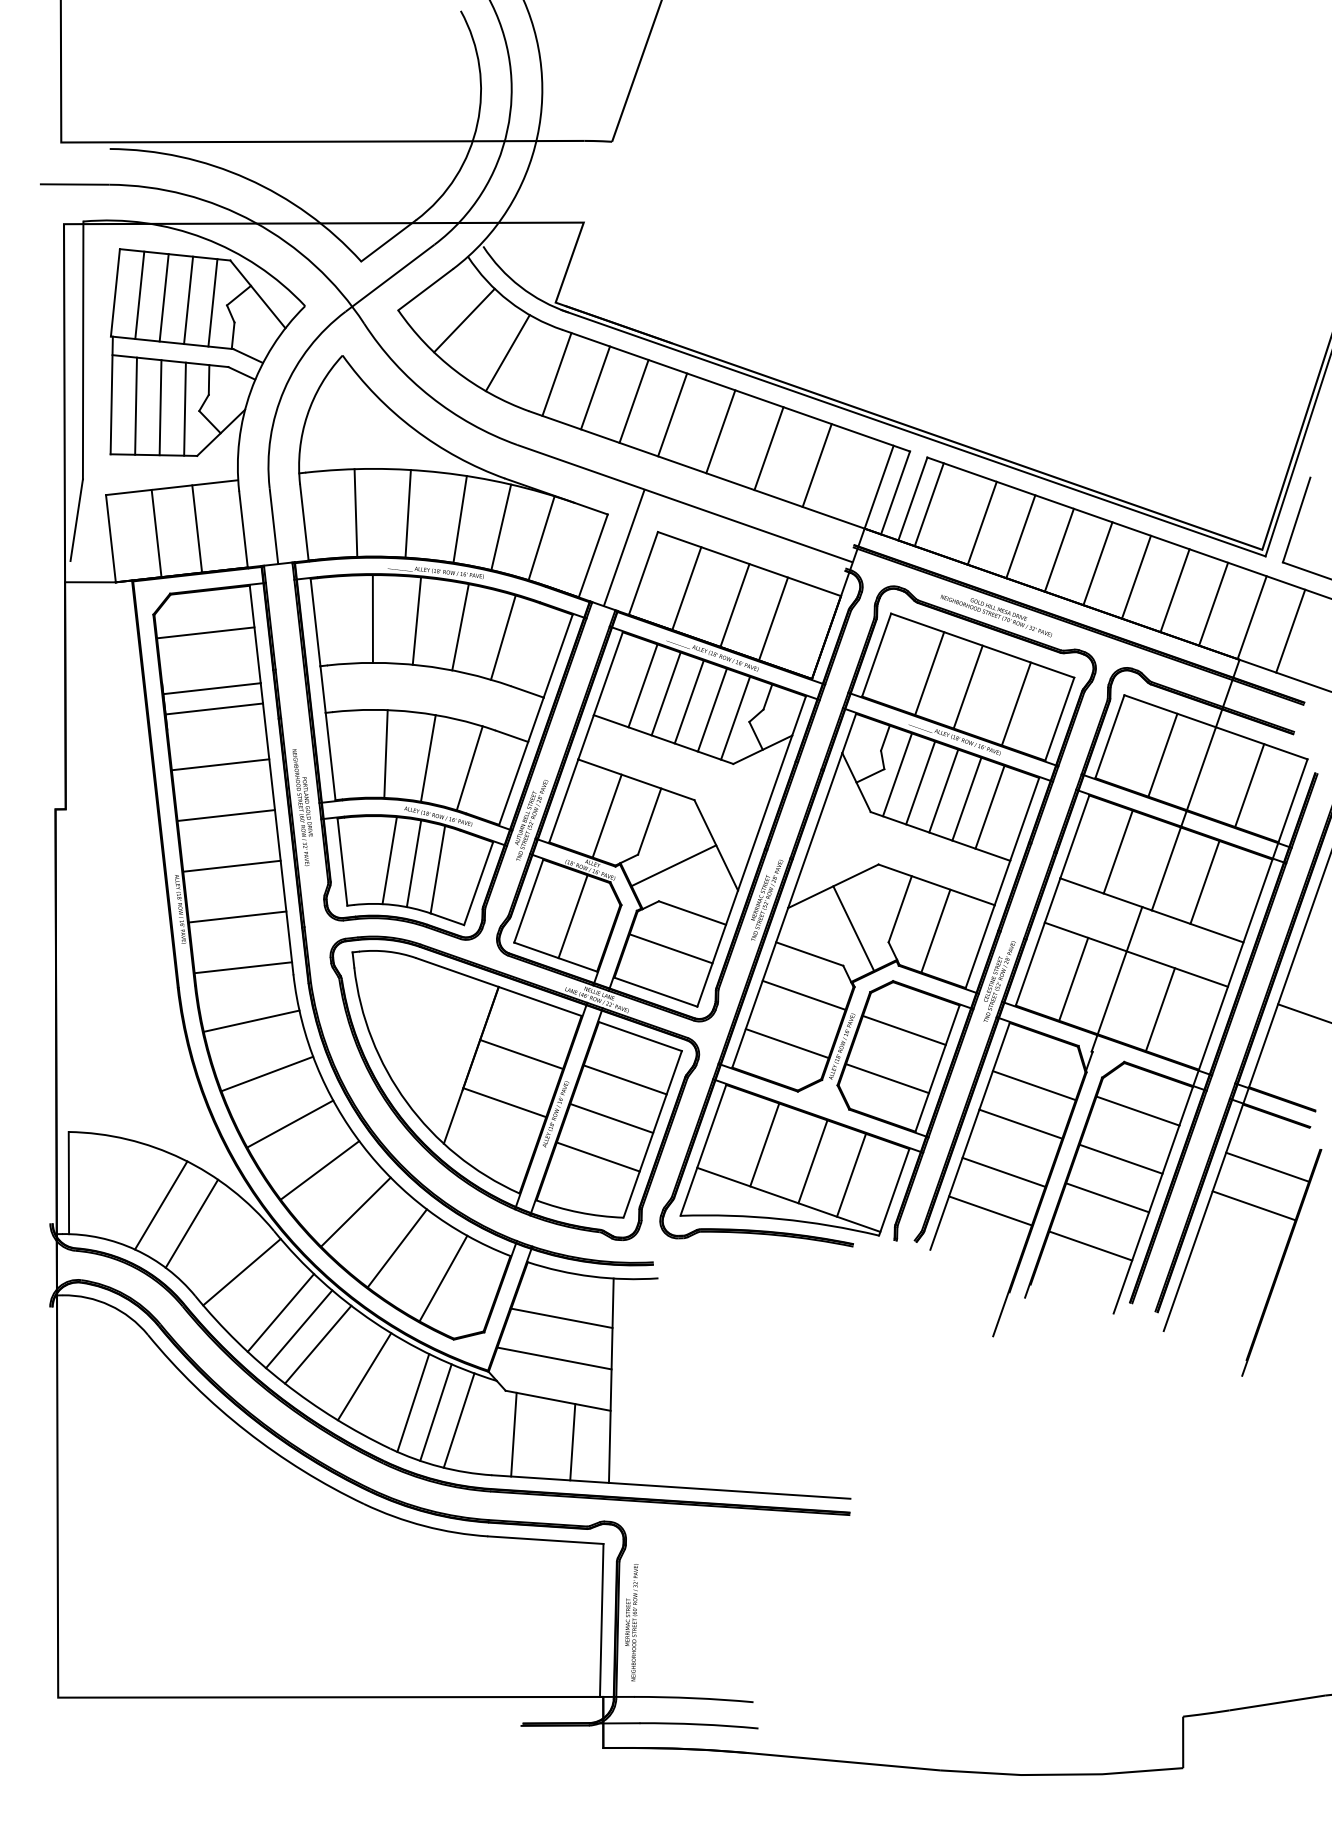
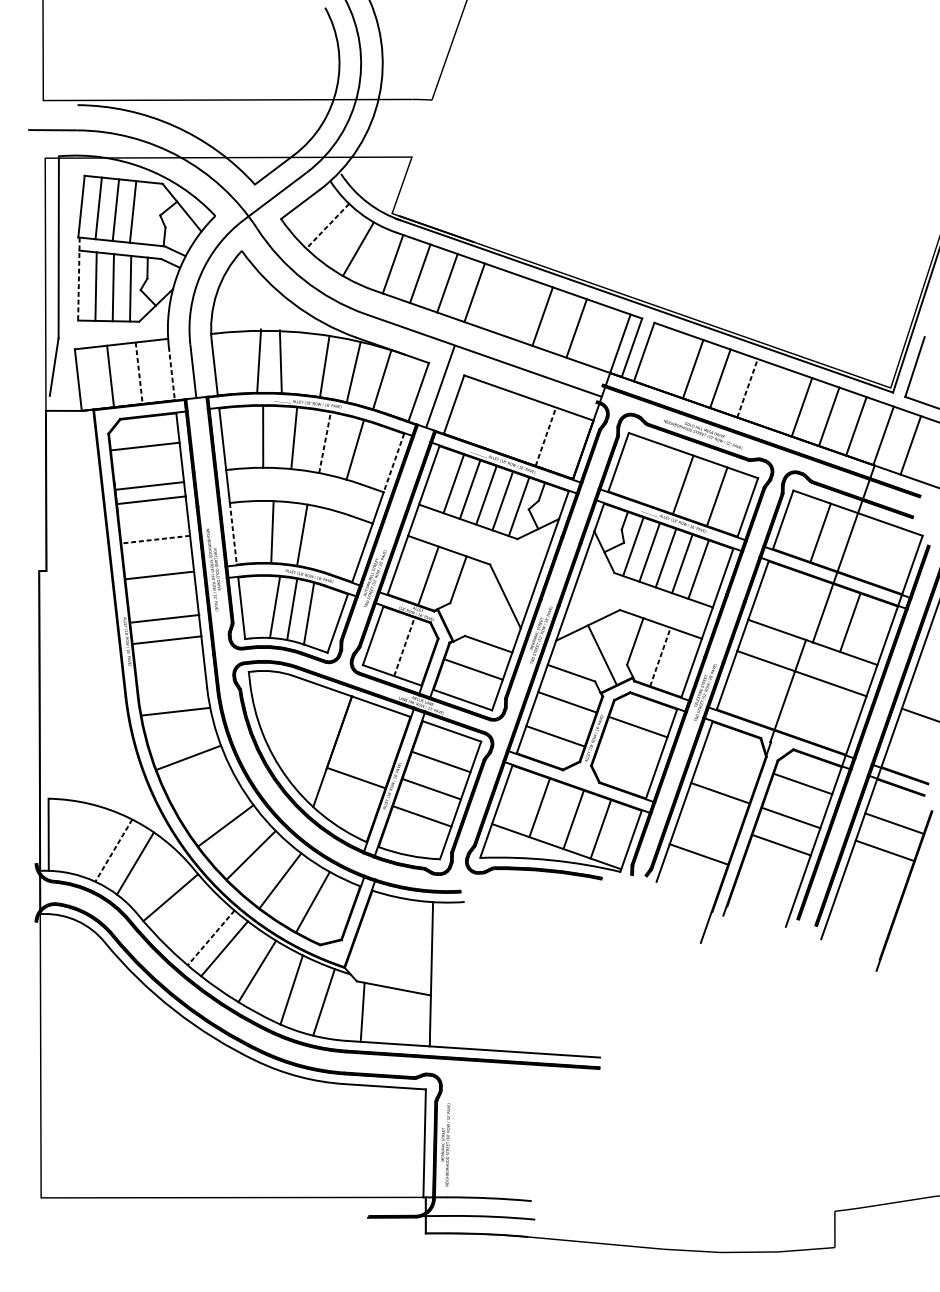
line: (212, 302) -> (150, 213), removed
line: (464, 320) -> (327, 226), solid -> dashed
line: (111, 395) -> (78, 279), solid -> dashed
line: (720, 431) -> (508, 304), removed
line: (928, 504) -> (655, 355), removed
line: (355, 512) -> (280, 360), moved
line: (407, 513) -> (258, 360), moved
line: (197, 529) -> (139, 373), solid -> dashed
line: (243, 530) -> (171, 374), solid -> dashed
line: (1059, 550) -> (747, 388), solid -> dashed
line: (1097, 563) -> (774, 397), removed
line: (686, 588) -> (484, 415), removed
line: (734, 605) -> (518, 427), removed
line: (773, 619) -> (545, 437), solid -> dashed
line: (460, 627) -> (324, 442), solid -> dashed
line: (558, 656) -> (394, 463), solid -> dashed
line: (929, 673) -> (655, 475), removed
line: (330, 756) -> (233, 533), solid -> dashed
line: (220, 764) -> (155, 539), solid -> dashed
line: (469, 768) -> (331, 542), removed
line: (1249, 785) -> (881, 554), removed
line: (1117, 851) -> (788, 600), removed
line: (231, 865) -> (166, 639), moved
line: (673, 865) -> (475, 610), removed
line: (237, 916) -> (164, 618), moved
line: (573, 916) -> (404, 646), solid -> dashed
line: (935, 931) -> (660, 657), solid -> dashed
line: (243, 967) -> (175, 711), moved
line: (1073, 978) -> (757, 690), removed
line: (1159, 1009) -> (818, 712), removed
line: (251, 1020) -> (177, 720), removed
line: (521, 1053) -> (368, 743), removed
line: (887, 1078) -> (626, 761), removed
line: (1033, 1085) -> (729, 765), removed
line: (290, 1123) -> (205, 792), removed
line: (1003, 1171) -> (708, 826), removed
line: (160, 1205) -> (113, 850), solid -> dashed
line: (1090, 1245) -> (769, 878), removed
line: (280, 1312) -> (197, 926), removed
line: (561, 1318) -> (396, 930), removed
line: (298, 1329) -> (210, 938), solid -> dashed
line: (554, 1358) -> (391, 958), removed
line: (435, 1412) -> (307, 996), removed
line: (572, 1442) -> (404, 1017), removed

